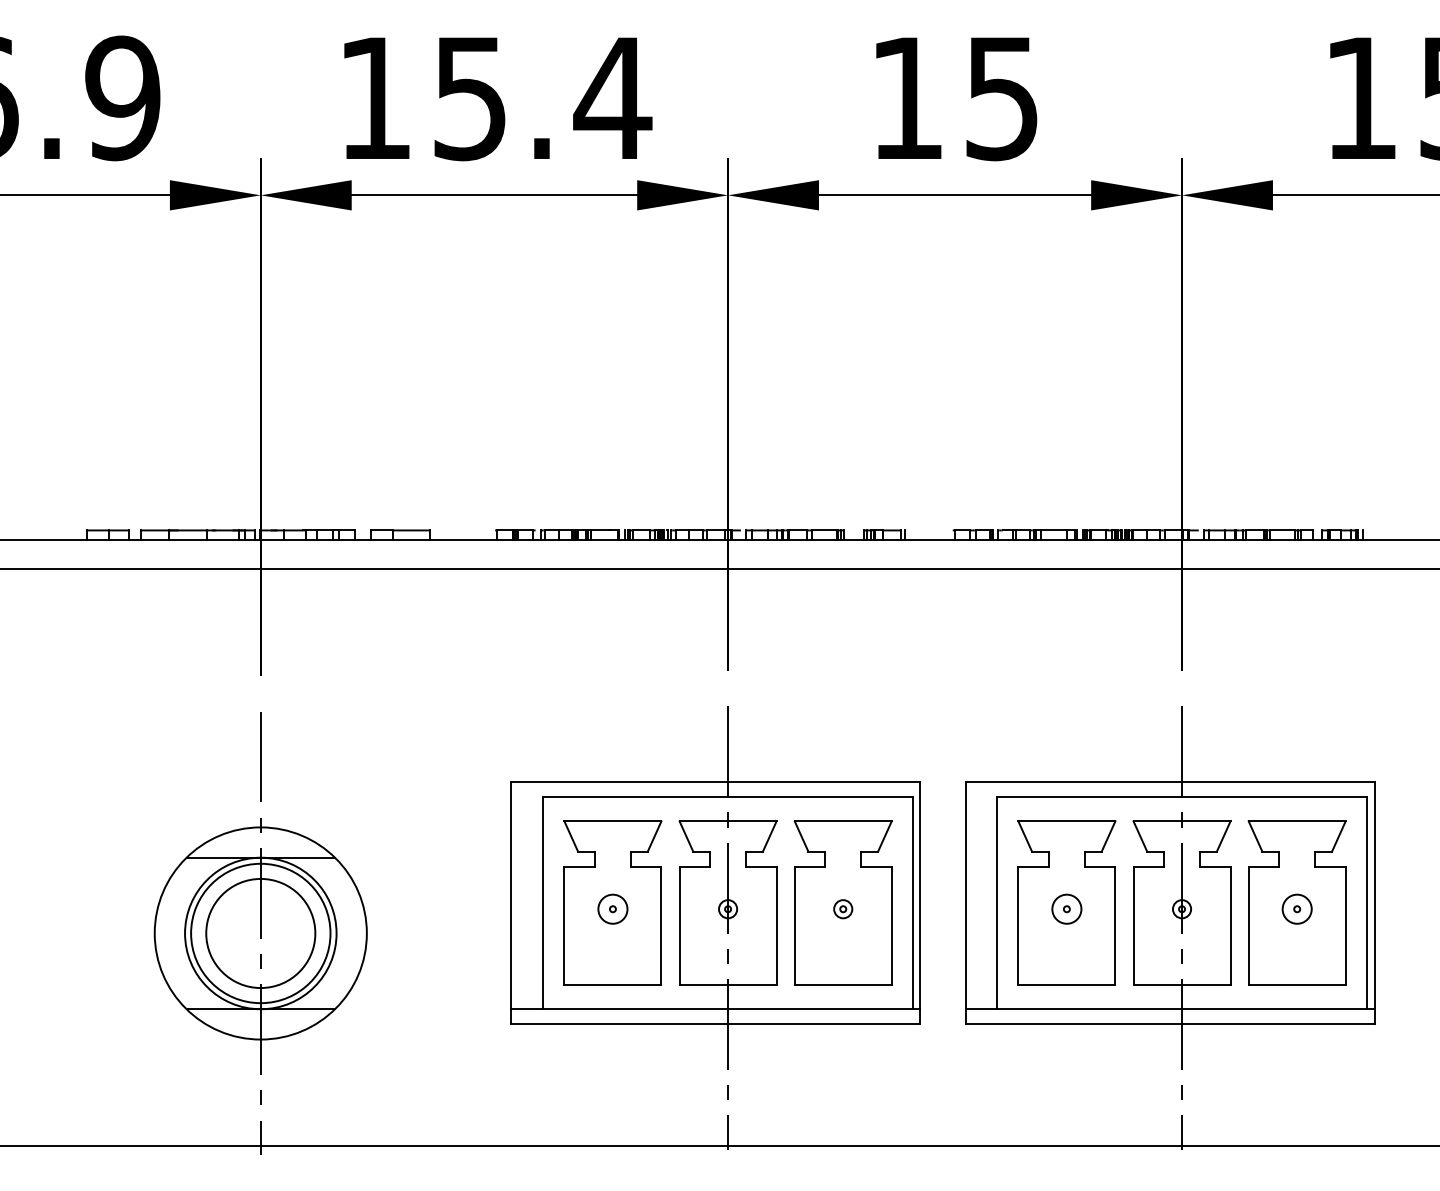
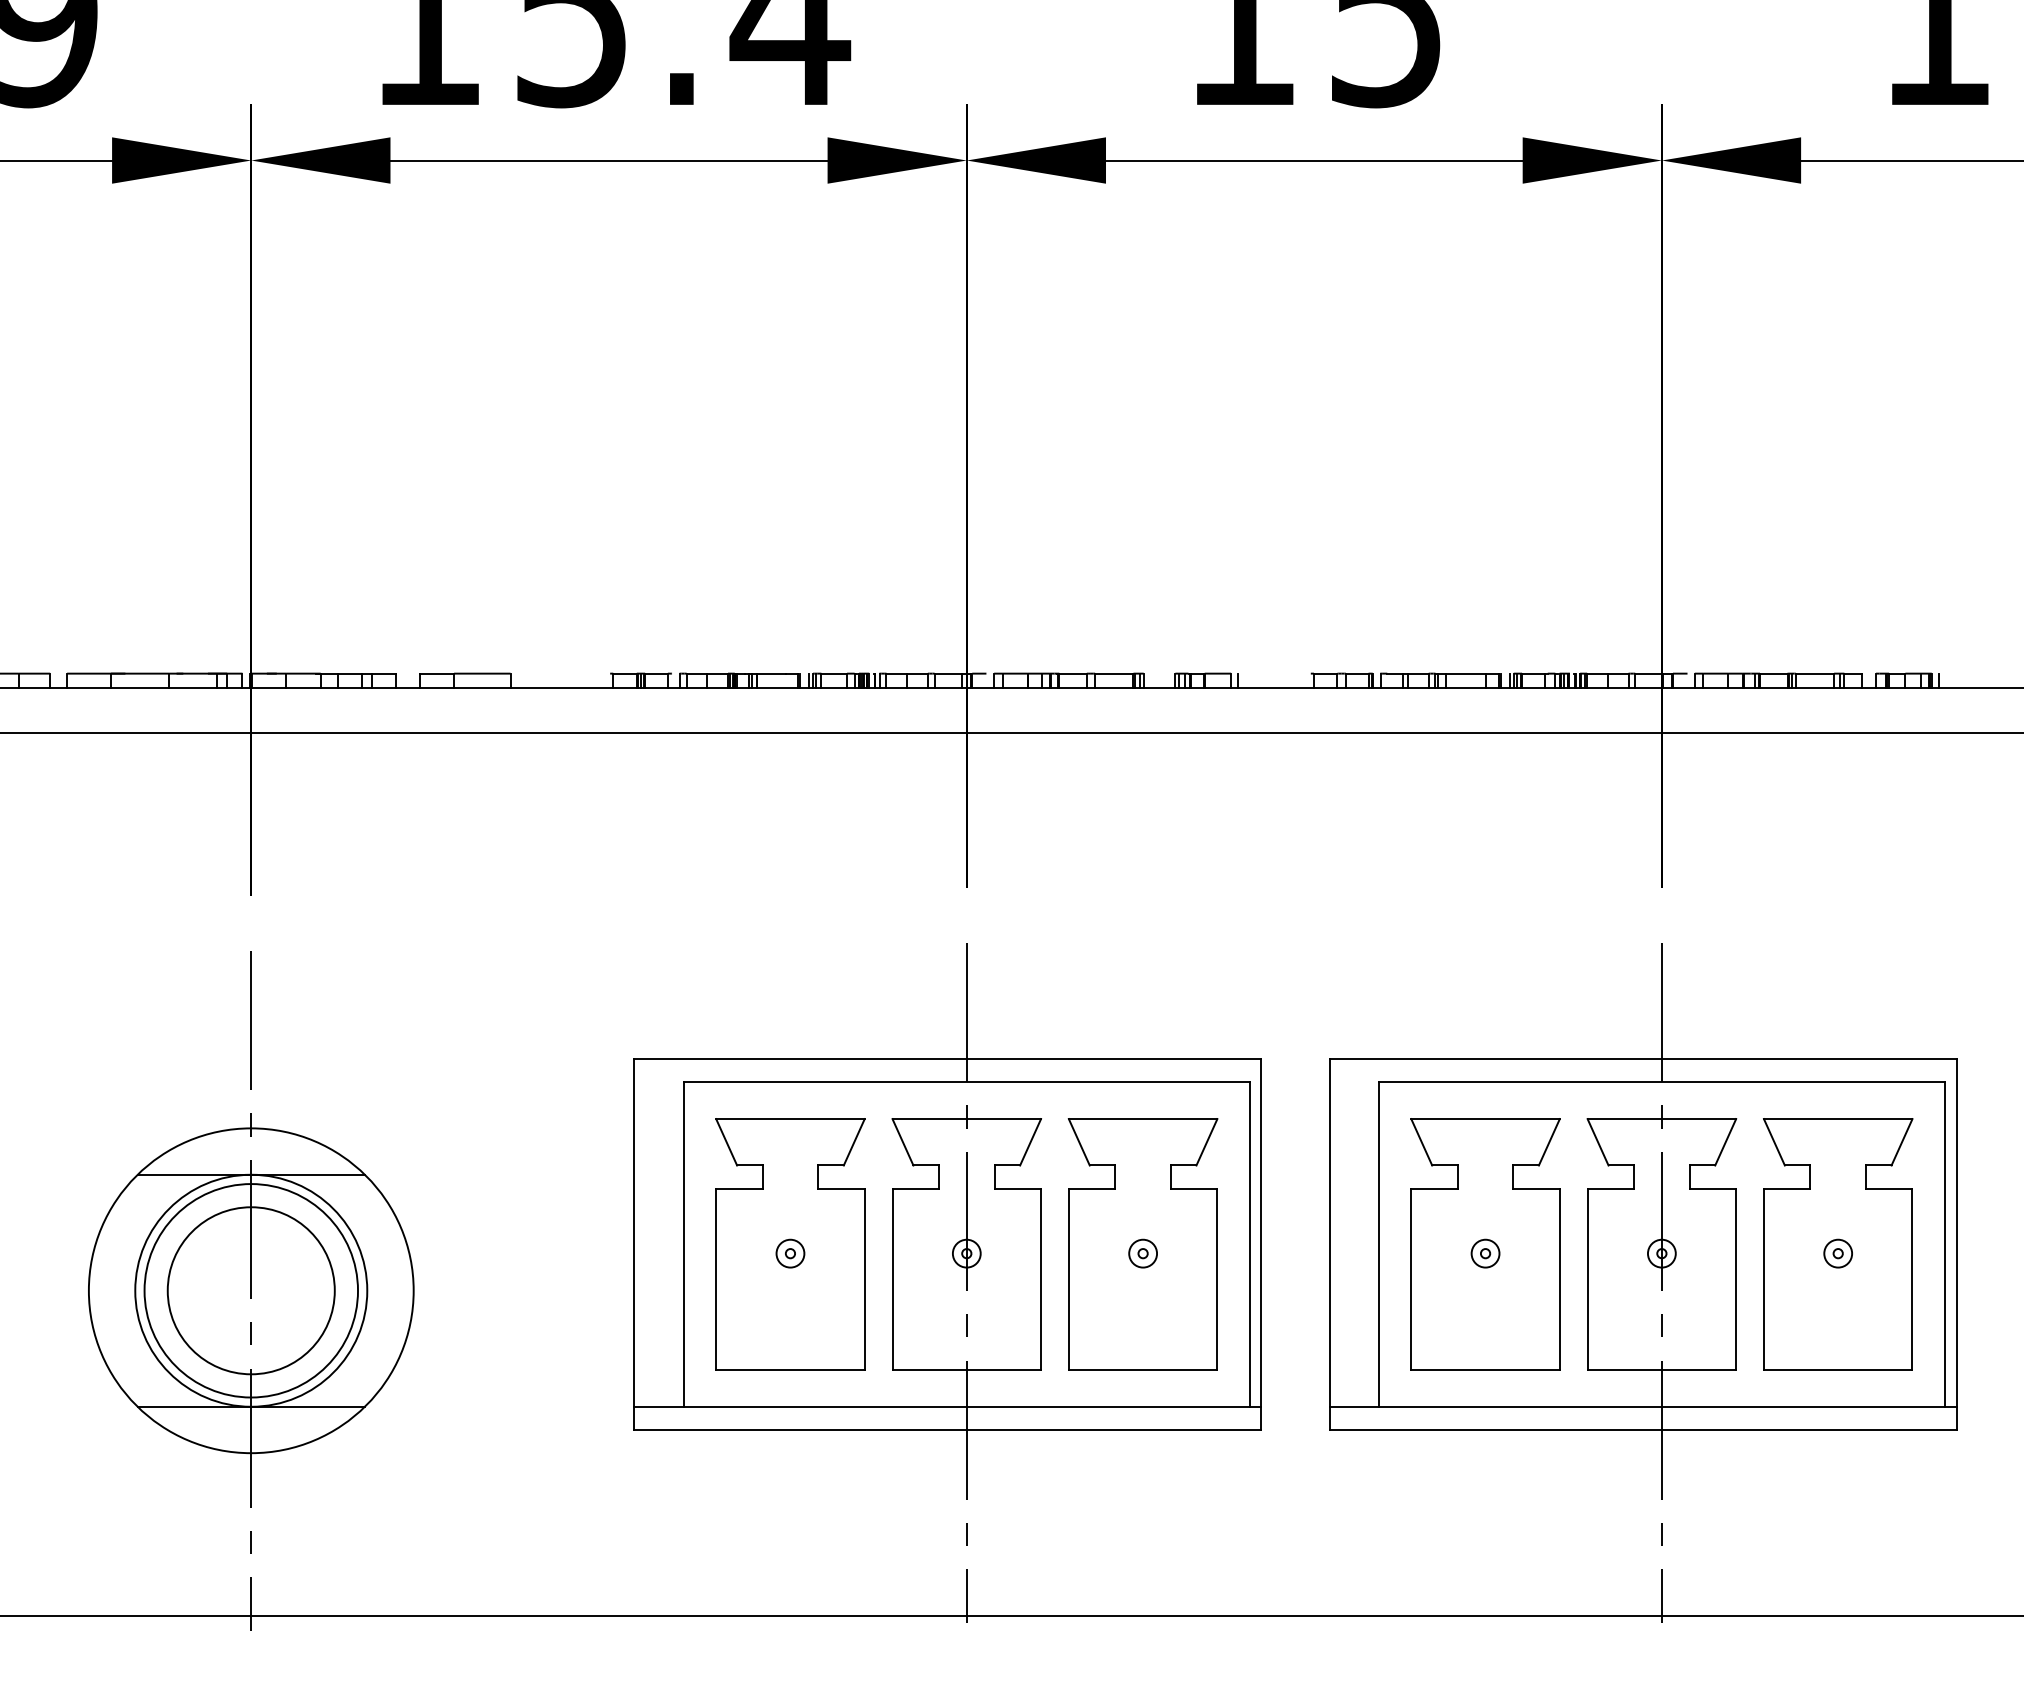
circle: (612, 909) -> (789, 1254), size x0.62
circle: (1066, 909) -> (1484, 1254), size x0.62
circle: (1297, 909) -> (1838, 1254), size x0.62

